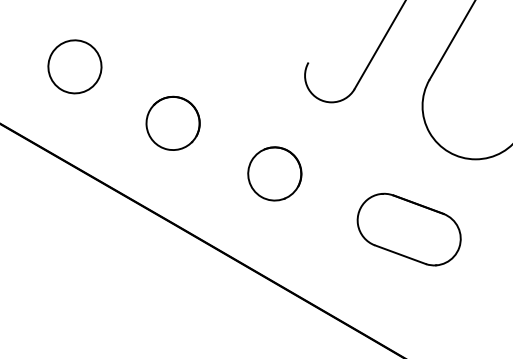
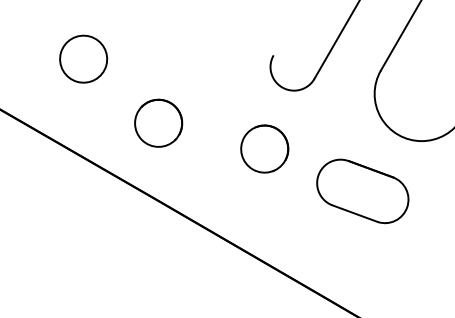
part: (74, 66) -> (83, 58), moved
part: (172, 122) -> (158, 122), moved
part: (274, 173) -> (264, 148), moved
part: (408, 229) -> (362, 191), moved

